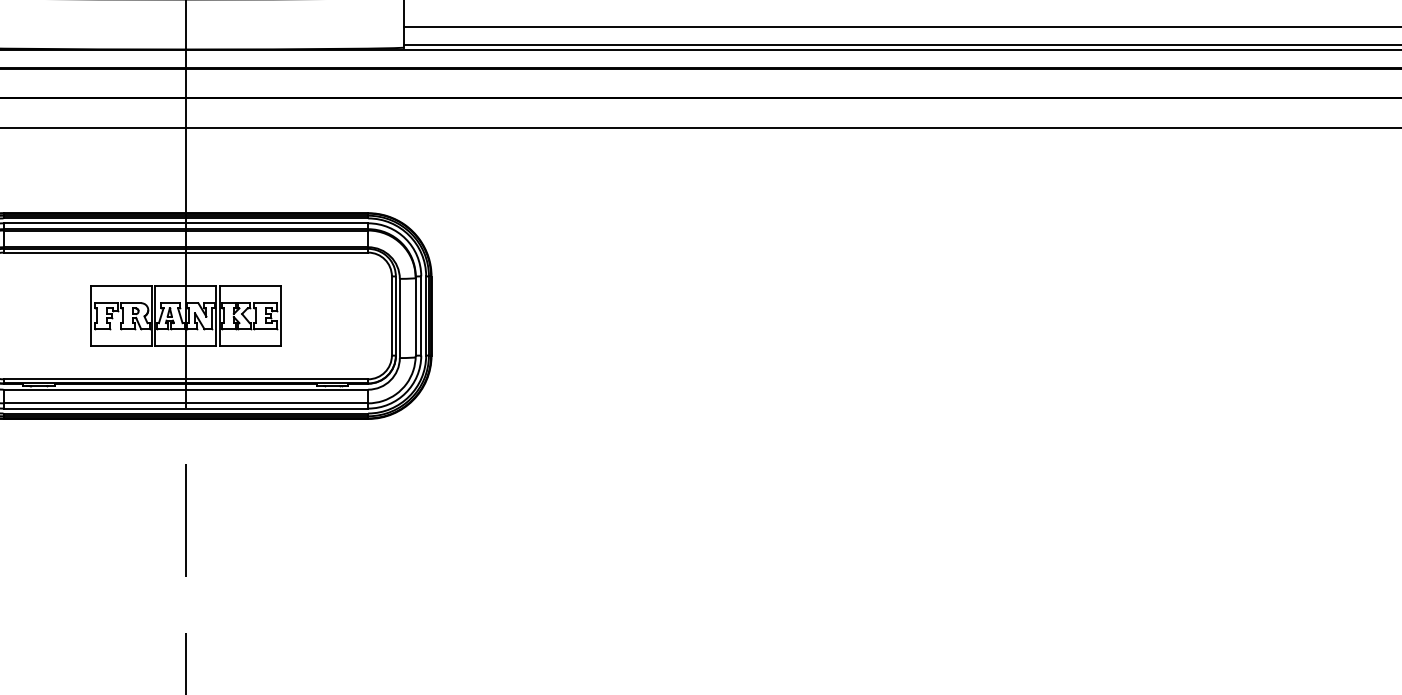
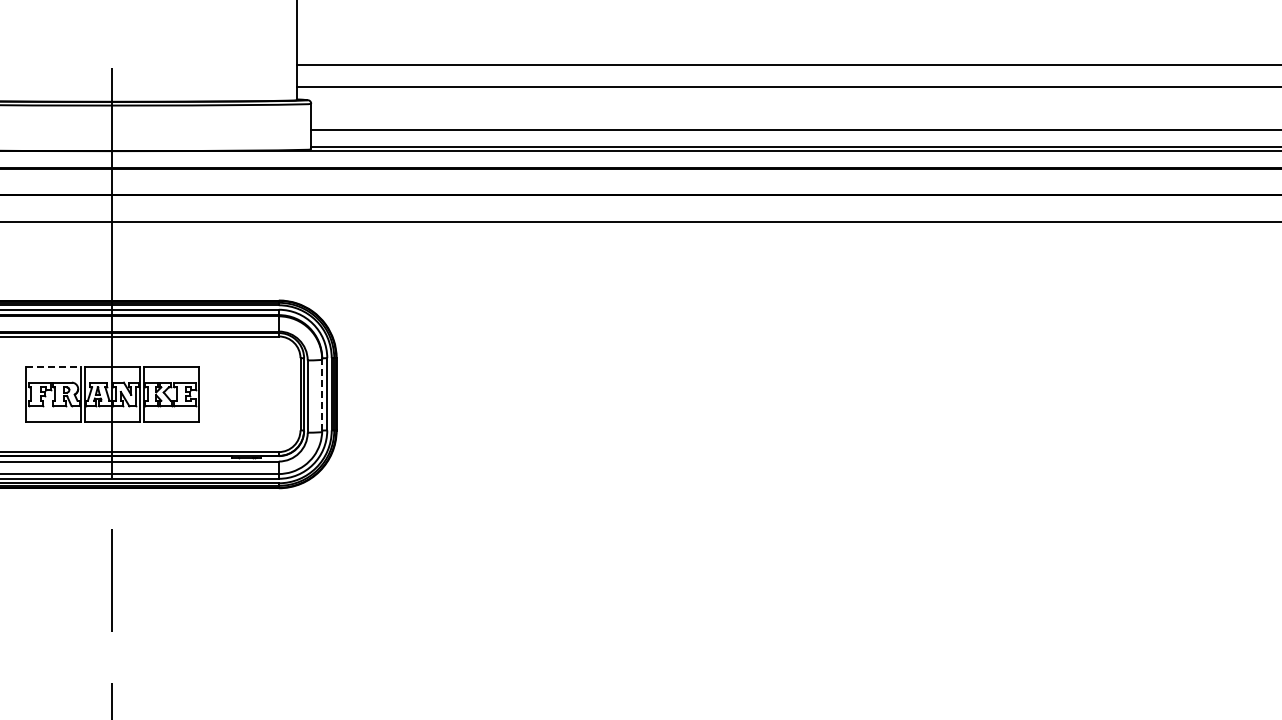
line: (121, 285) -> (53, 366), solid -> dashed
line: (416, 317) -> (322, 395), solid -> dashed

